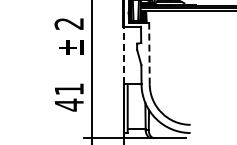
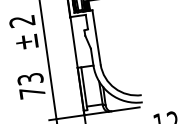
line: (149, 53) -> (96, 37), dashed -> solid
line: (123, 55) -> (73, 42), dashed -> solid
text: (69, 97) -> (31, 86), 41 -> 73

